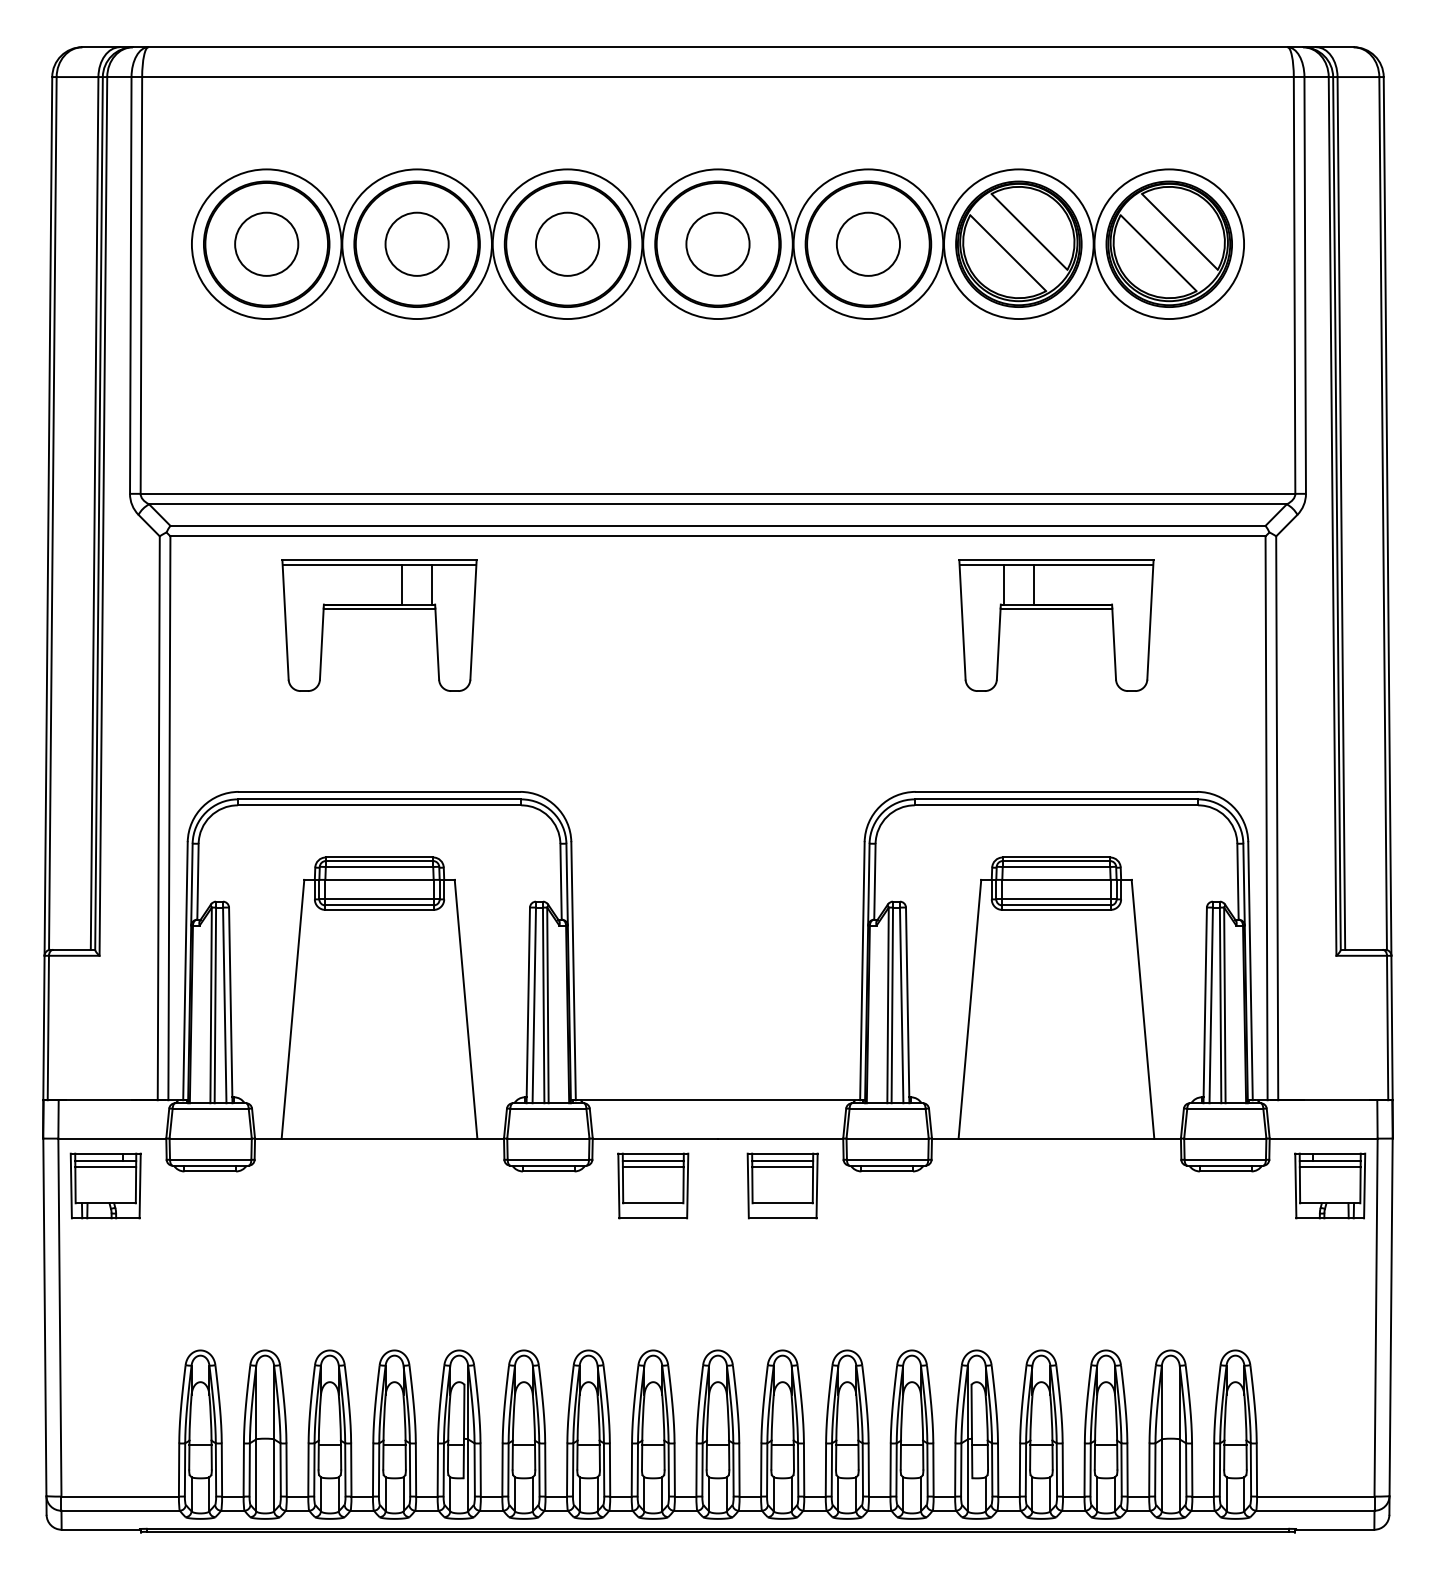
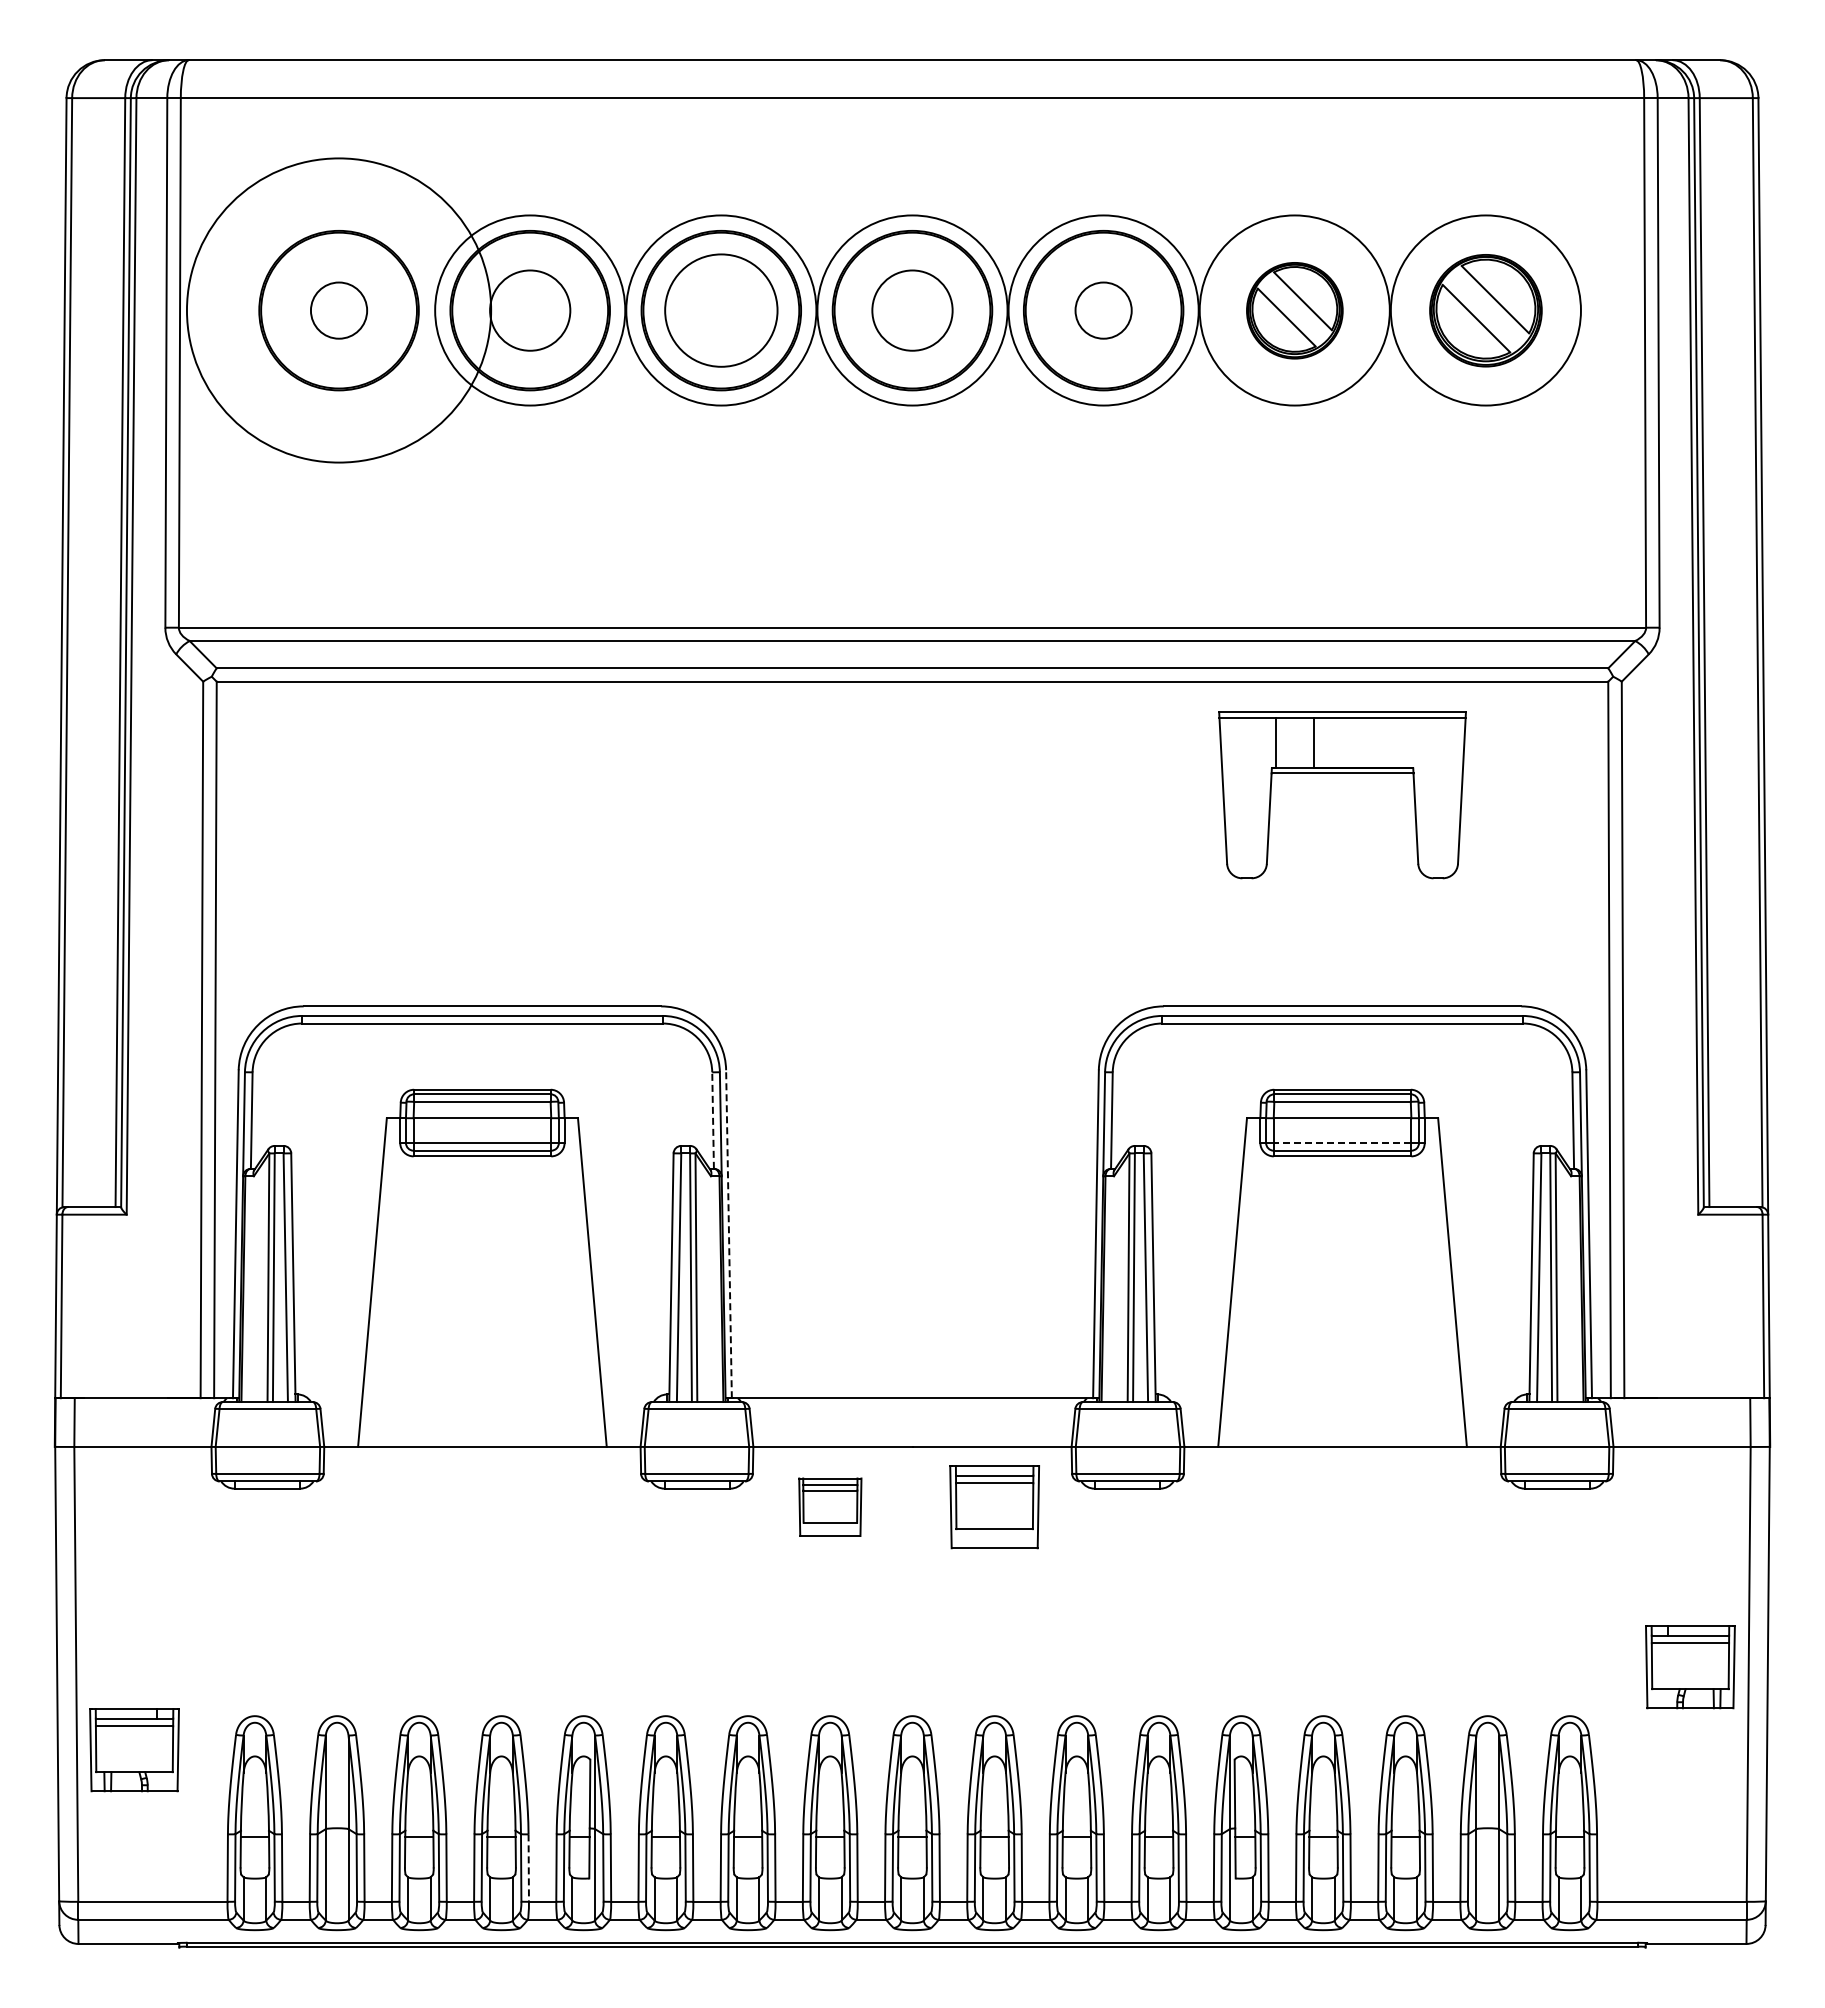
circle: (266, 244) -> (338, 310), size x0.7
circle: (267, 244) -> (339, 310), size x1.6
circle: (567, 244) -> (721, 310), size x1.4
circle: (868, 244) -> (1103, 310), size x0.7
part: (1018, 244) -> (1294, 310), size x0.6
part: (1168, 244) -> (1485, 310), size x0.7
part: (379, 608) -> (482, 773), removed
line: (561, 881) -> (713, 1120), solid -> dashed
line: (1056, 899) -> (1342, 1143), solid -> dashed
line: (573, 970) -> (728, 1233), solid -> dashed
part: (105, 1186) -> (134, 1750), moved
part: (653, 1186) -> (830, 1507), size x0.7
part: (1330, 1186) -> (1690, 1667), moved
line: (415, 1470) -> (528, 1868), solid -> dashed

